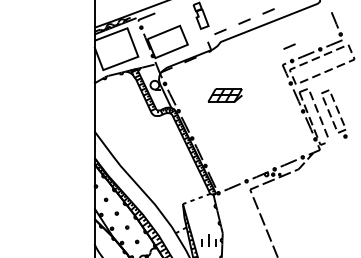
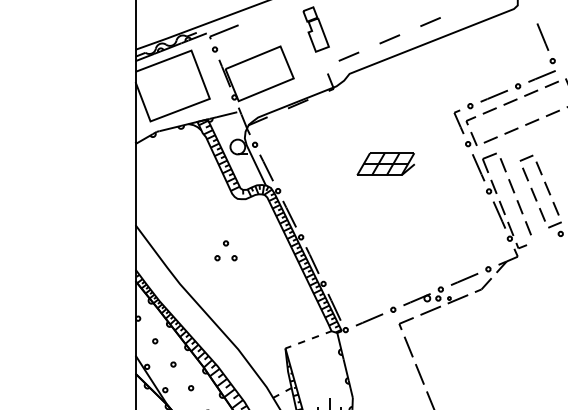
line: (289, 46) -> (465, 81), removed
part: (224, 95) -> (384, 164), moved
part: (147, 146) -> (225, 250), added

